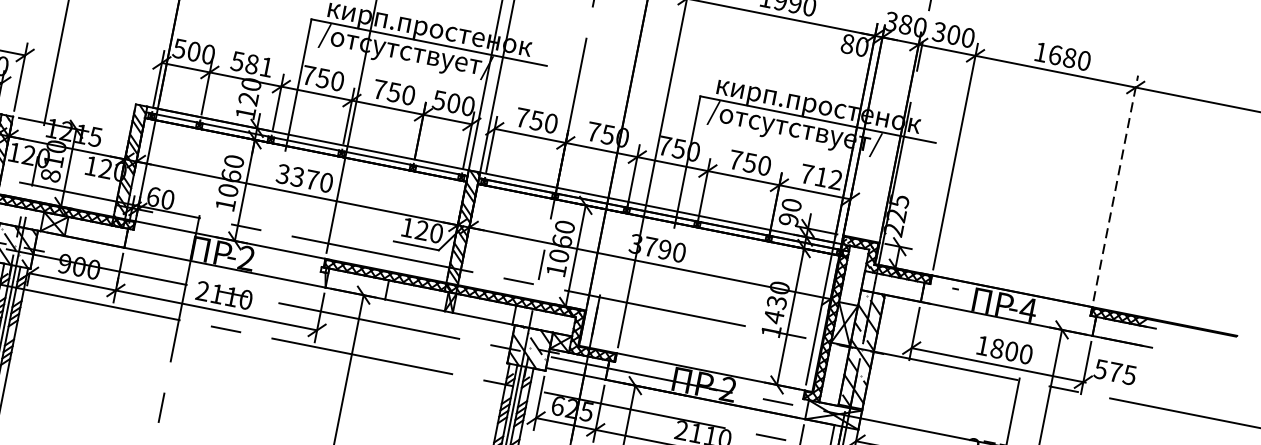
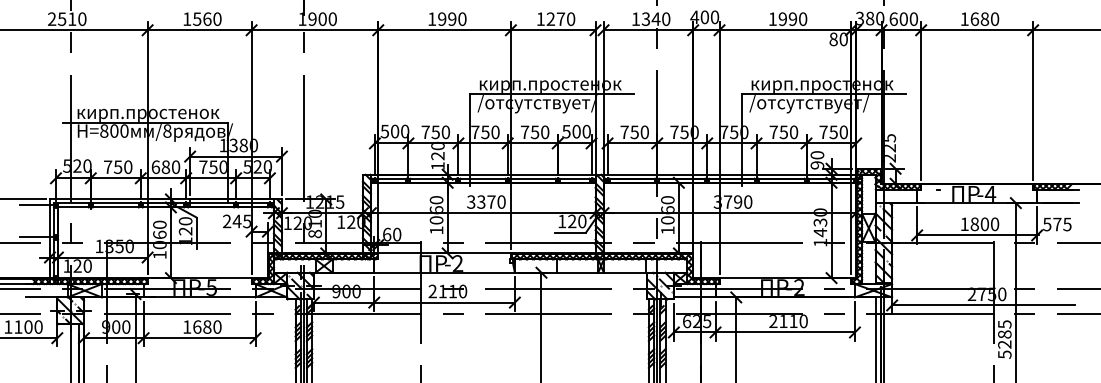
text: (939, 31) -> (893, 18), 300 -> 600
text: (251, 64) -> (435, 132), 581 -> 750
text: (828, 178) -> (838, 132), 712 -> 750
line: (1116, 188) -> (1033, 100), dashed -> solid

